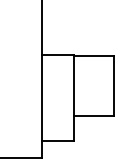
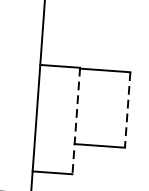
line: (113, 86) -> (127, 110), solid -> dashed
line: (73, 98) -> (76, 121), solid -> dashed

